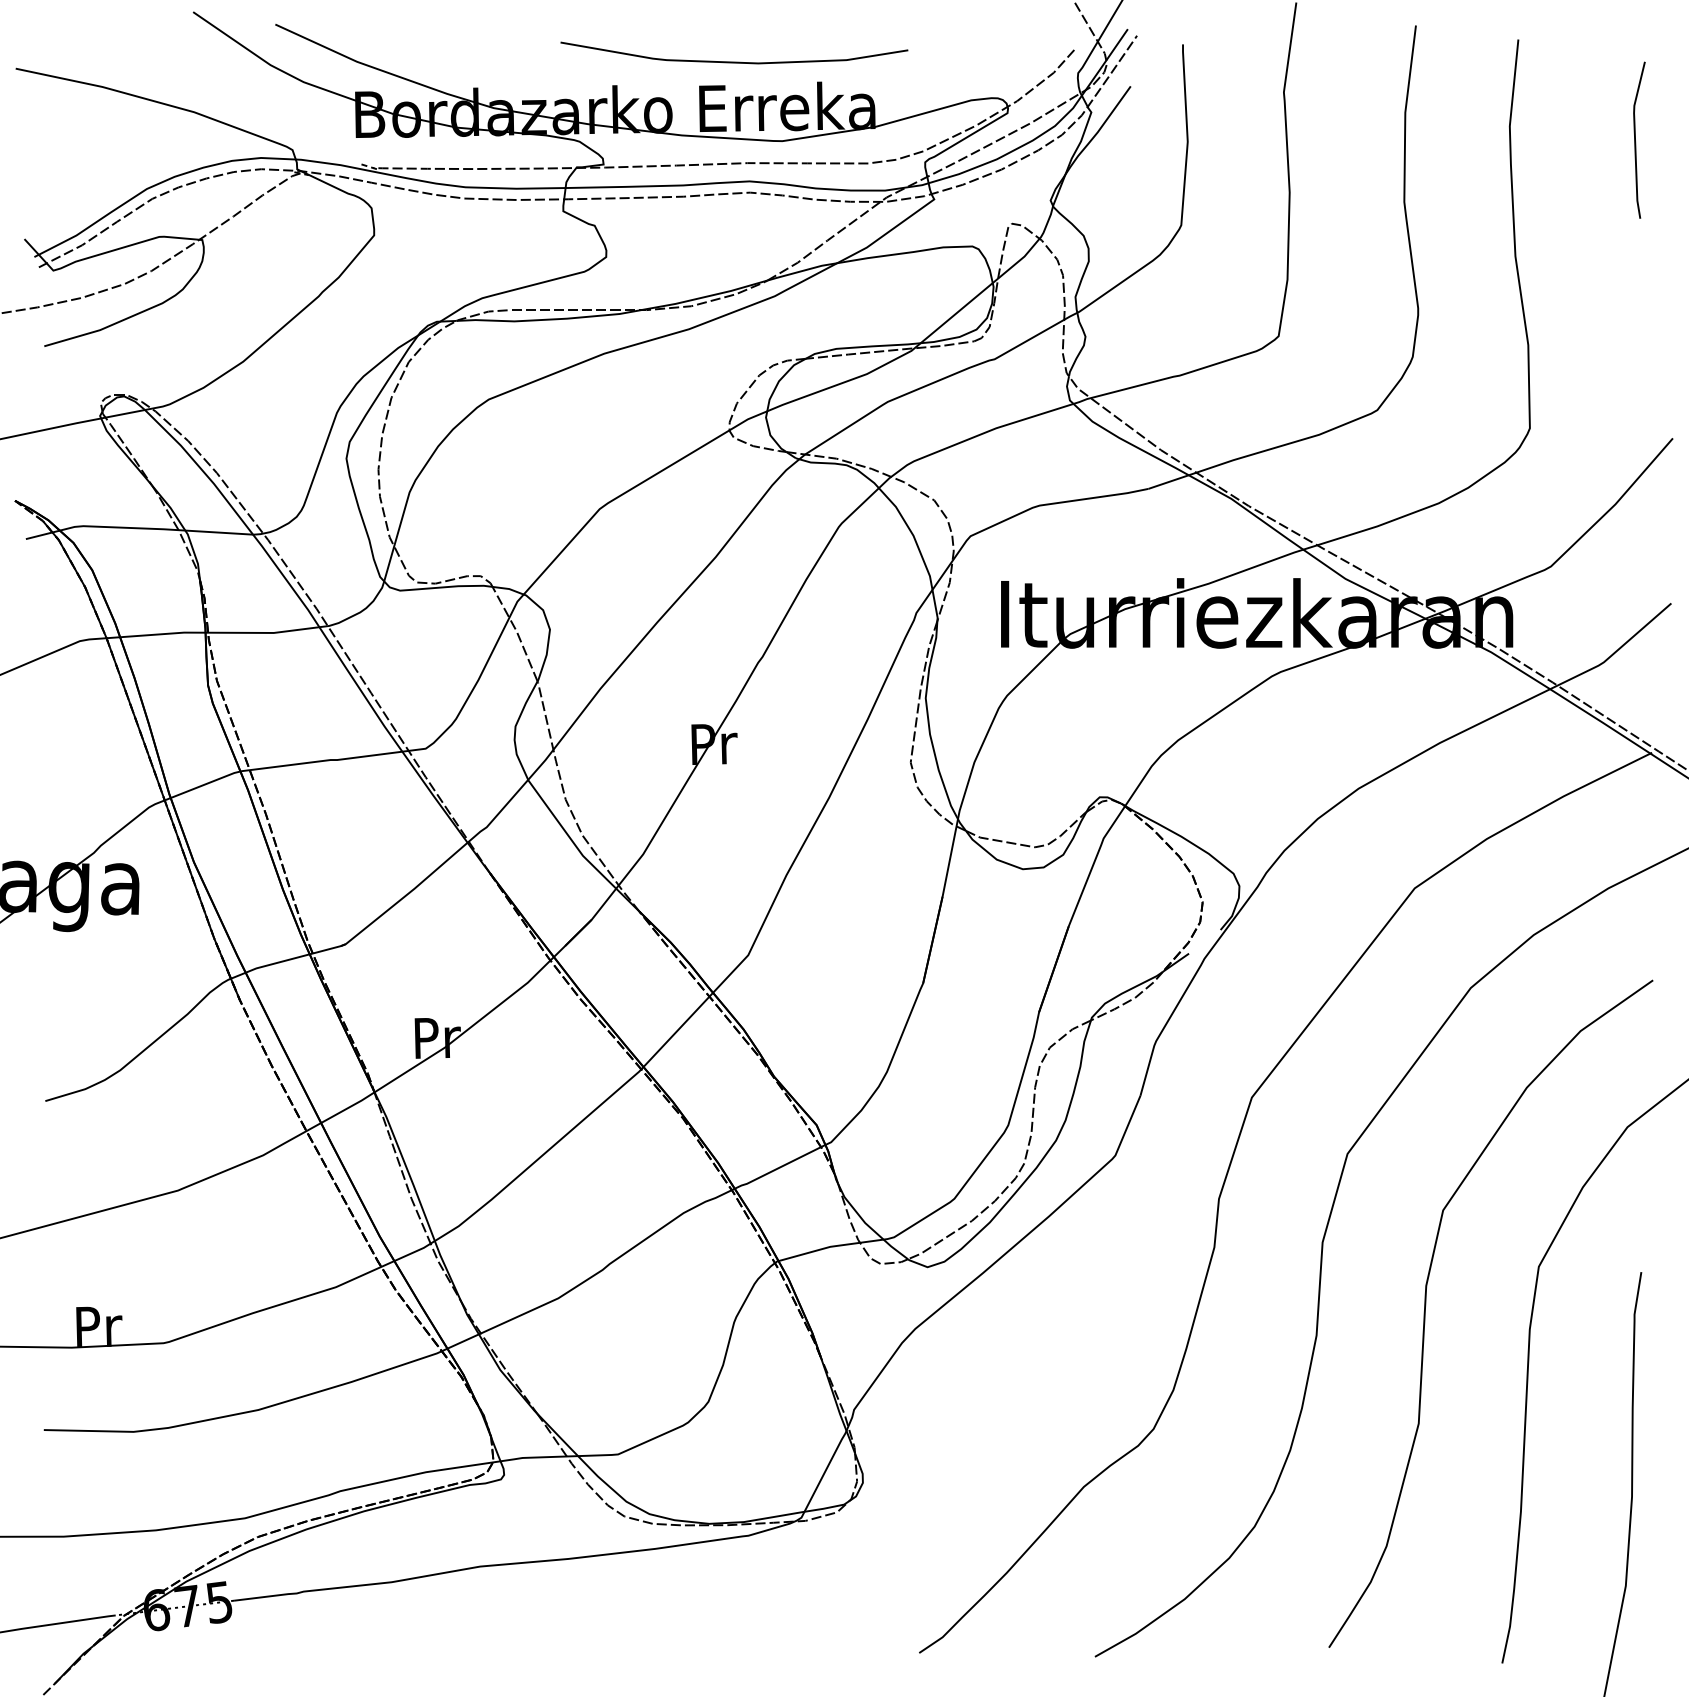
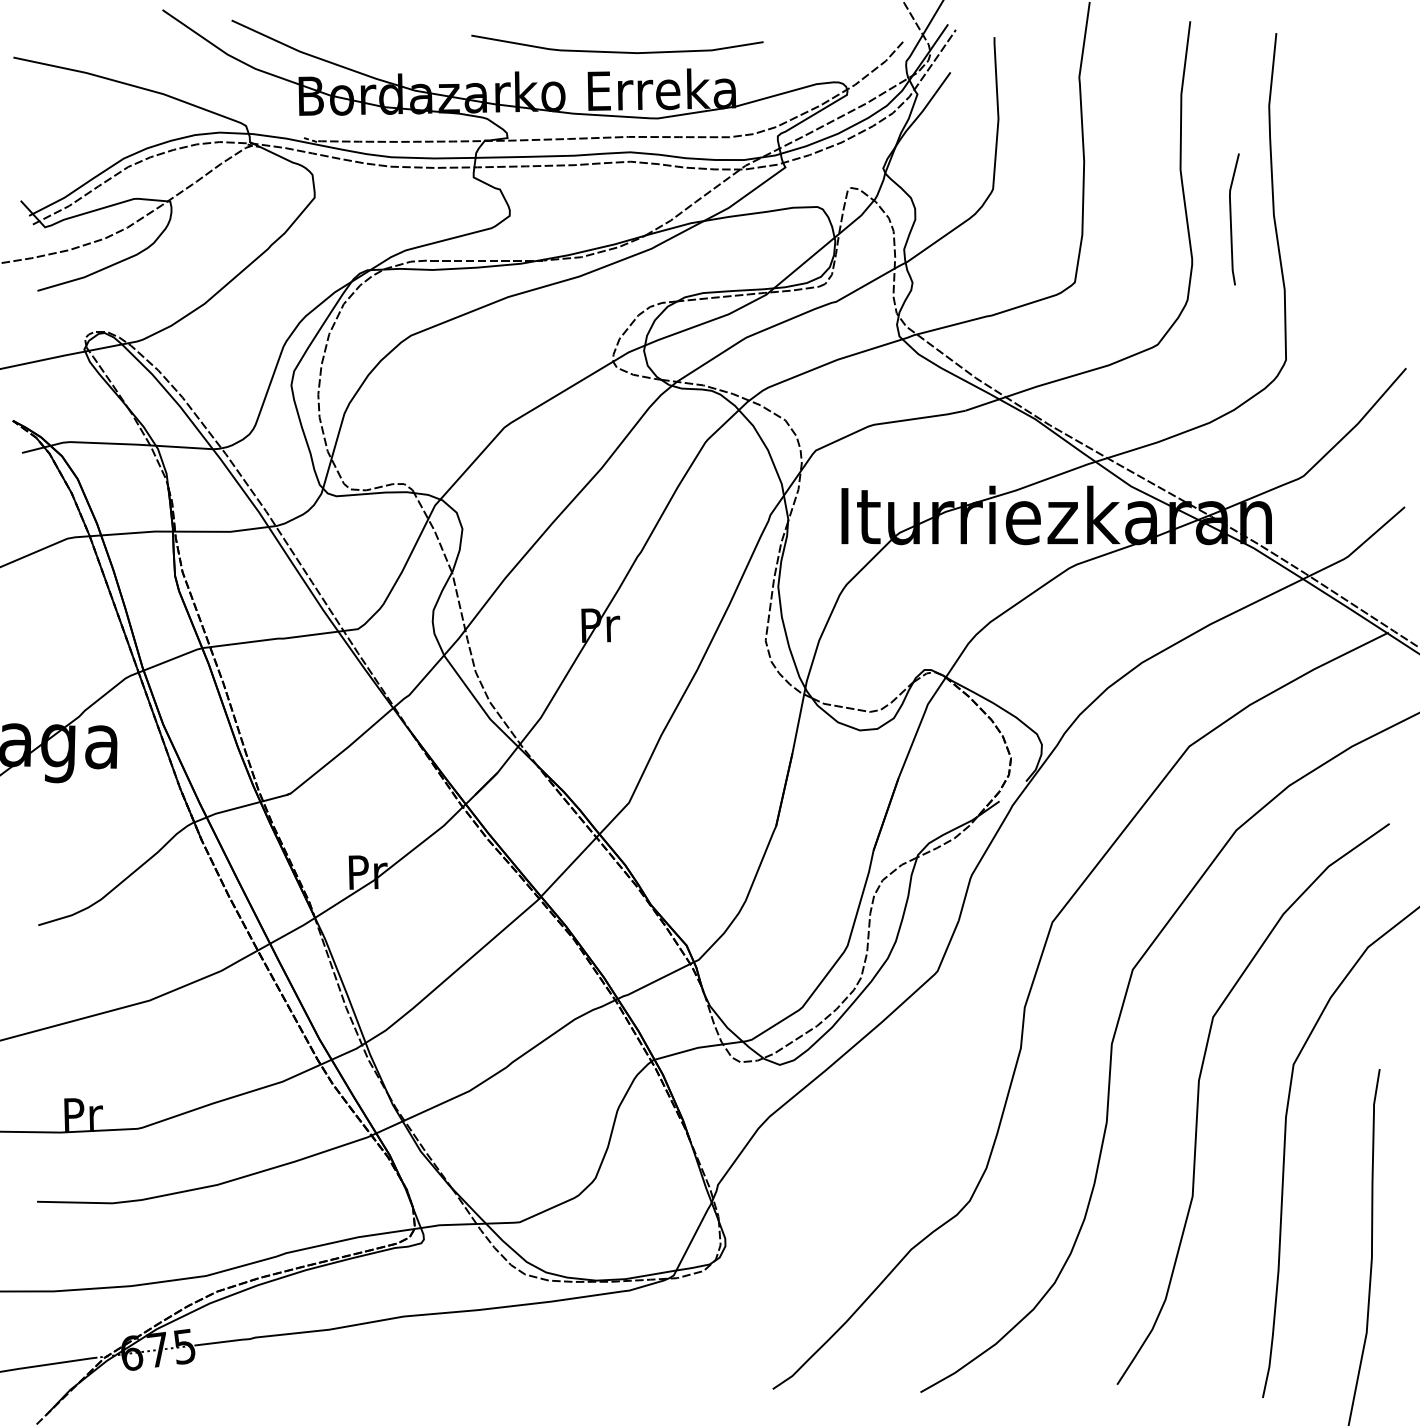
line: (1635, 139) -> (1231, 218), moved

